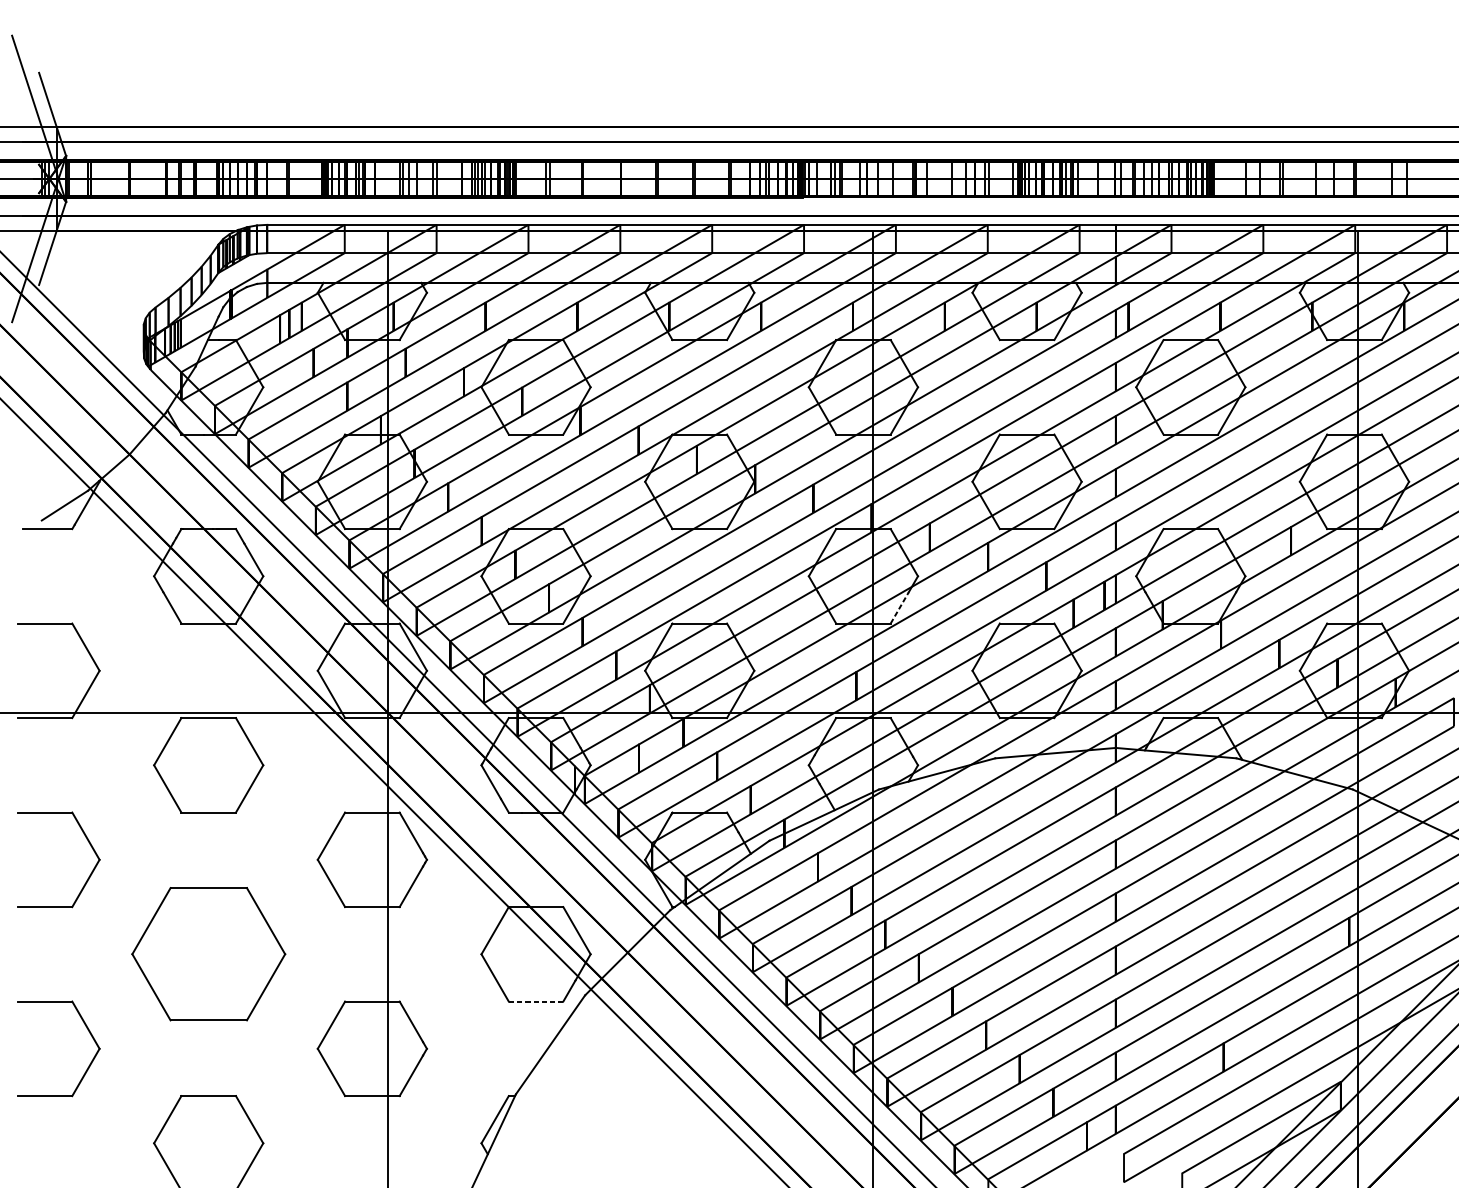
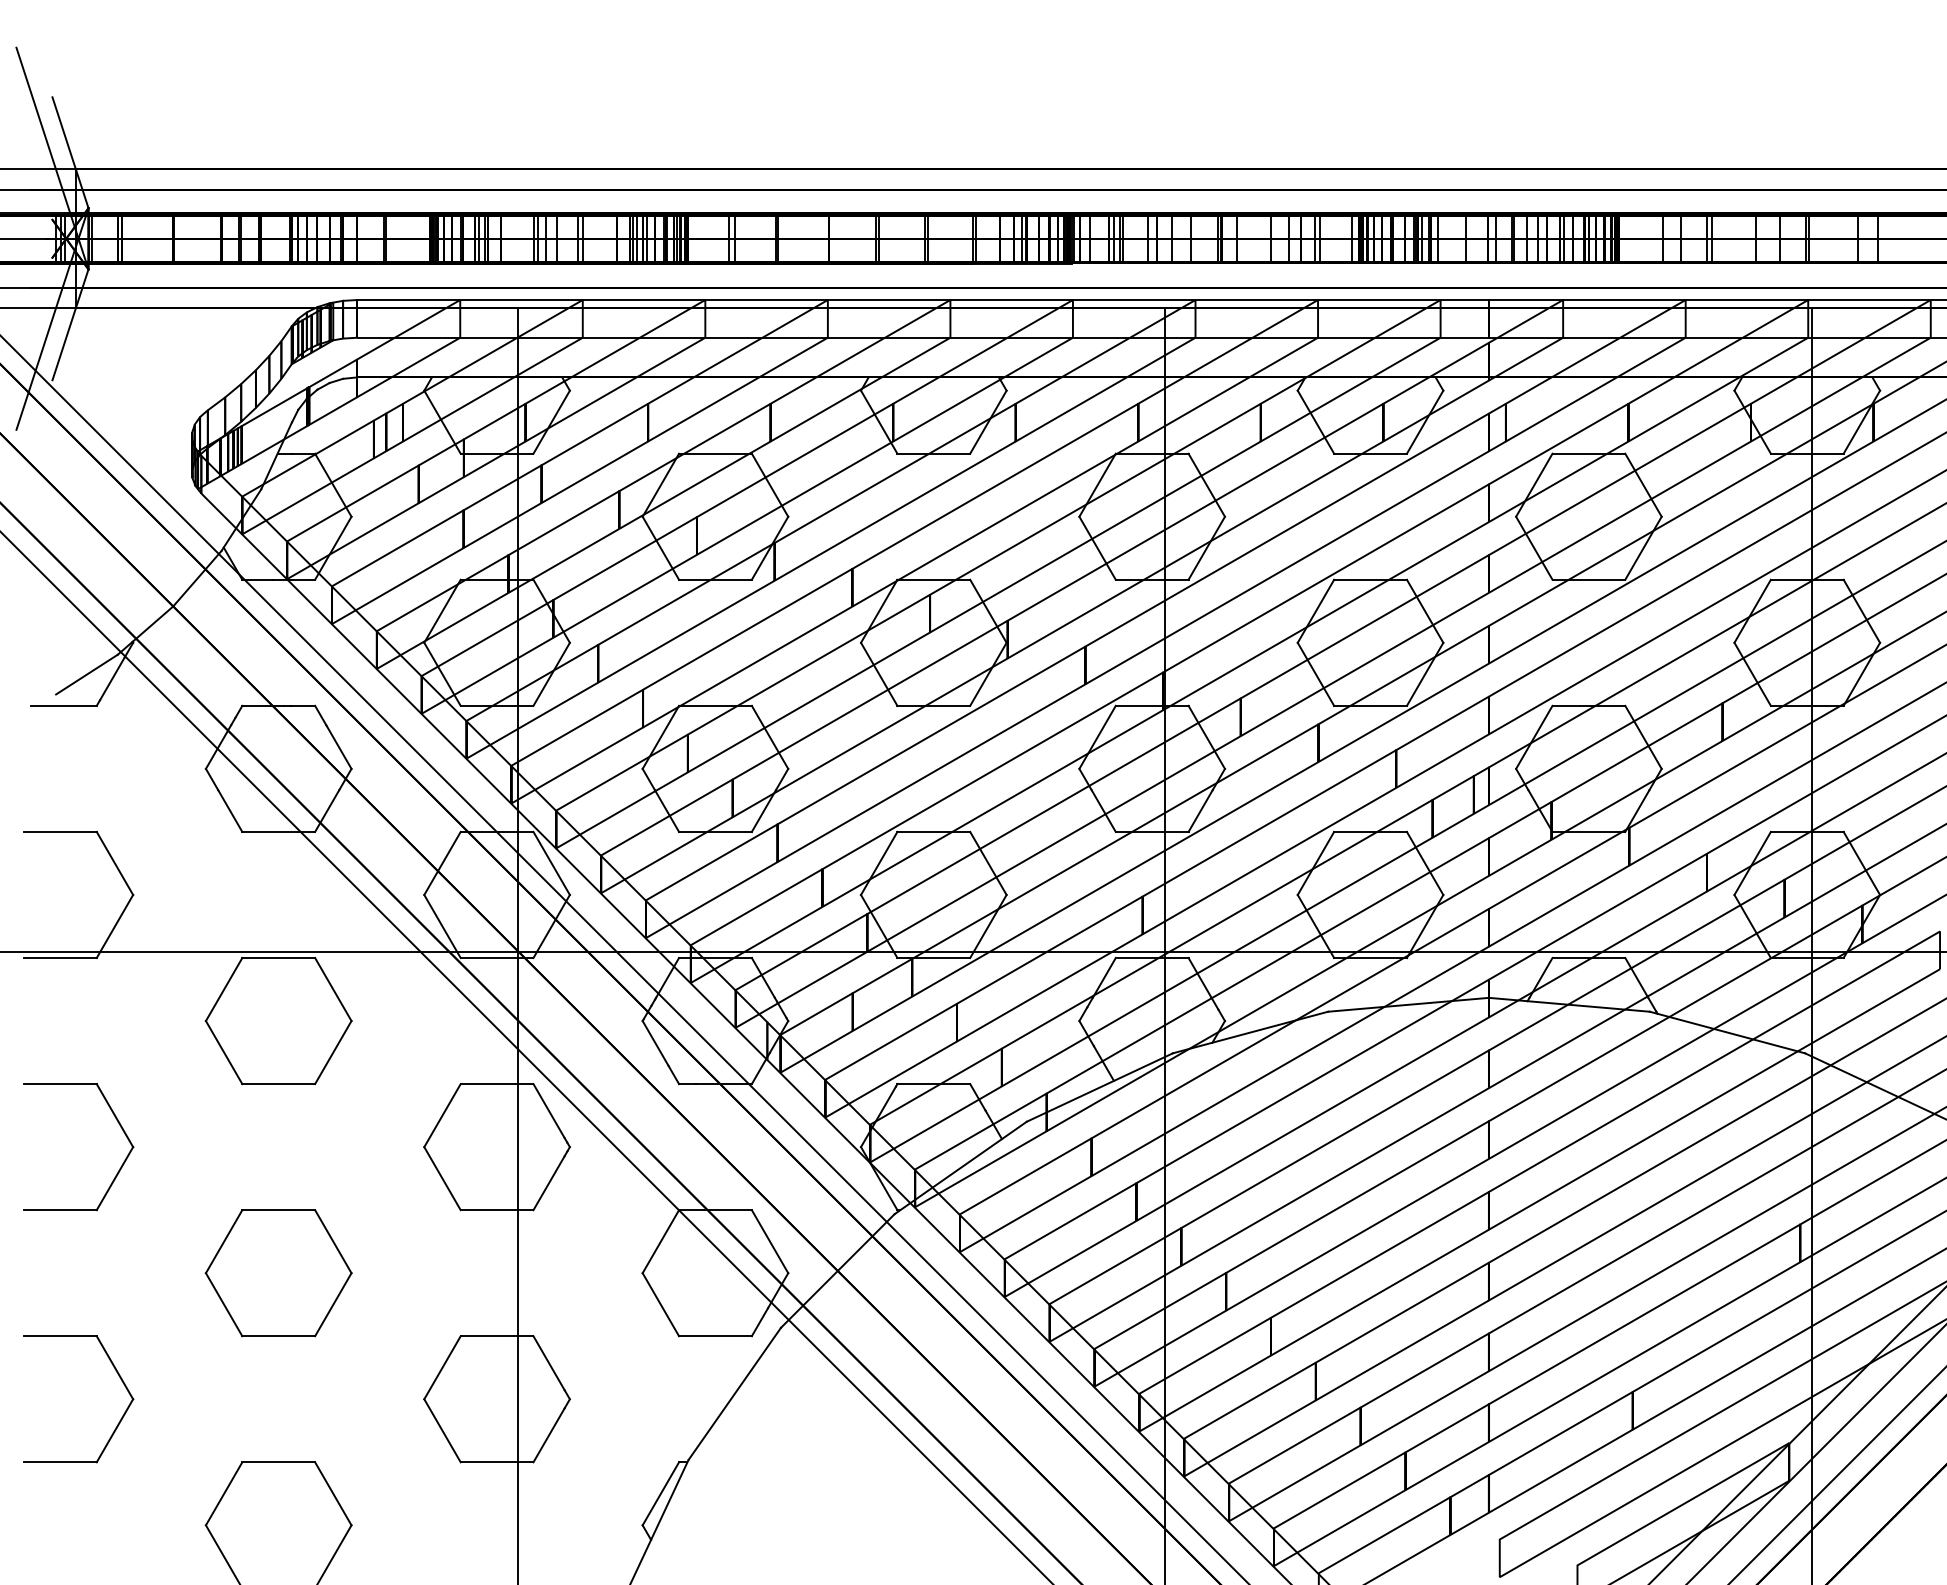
line: (899, 607) -> (1200, 810), dashed -> solid
part: (208, 954) -> (278, 1273), size x0.71
line: (536, 1001) -> (715, 1336), dashed -> solid

